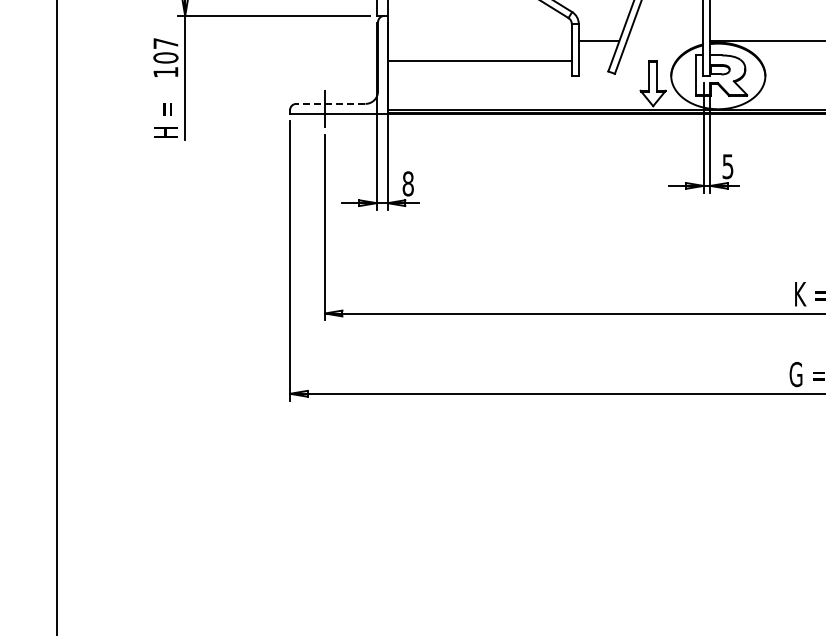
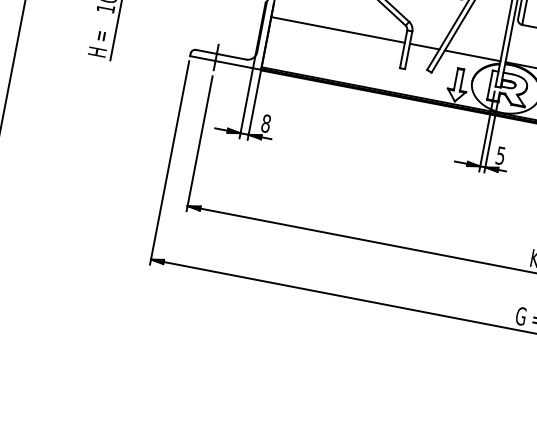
line: (664, 41) -> (472, 56), added
line: (479, 61) -> (337, 30), moved
line: (330, 103) -> (220, 54), dashed -> solid

